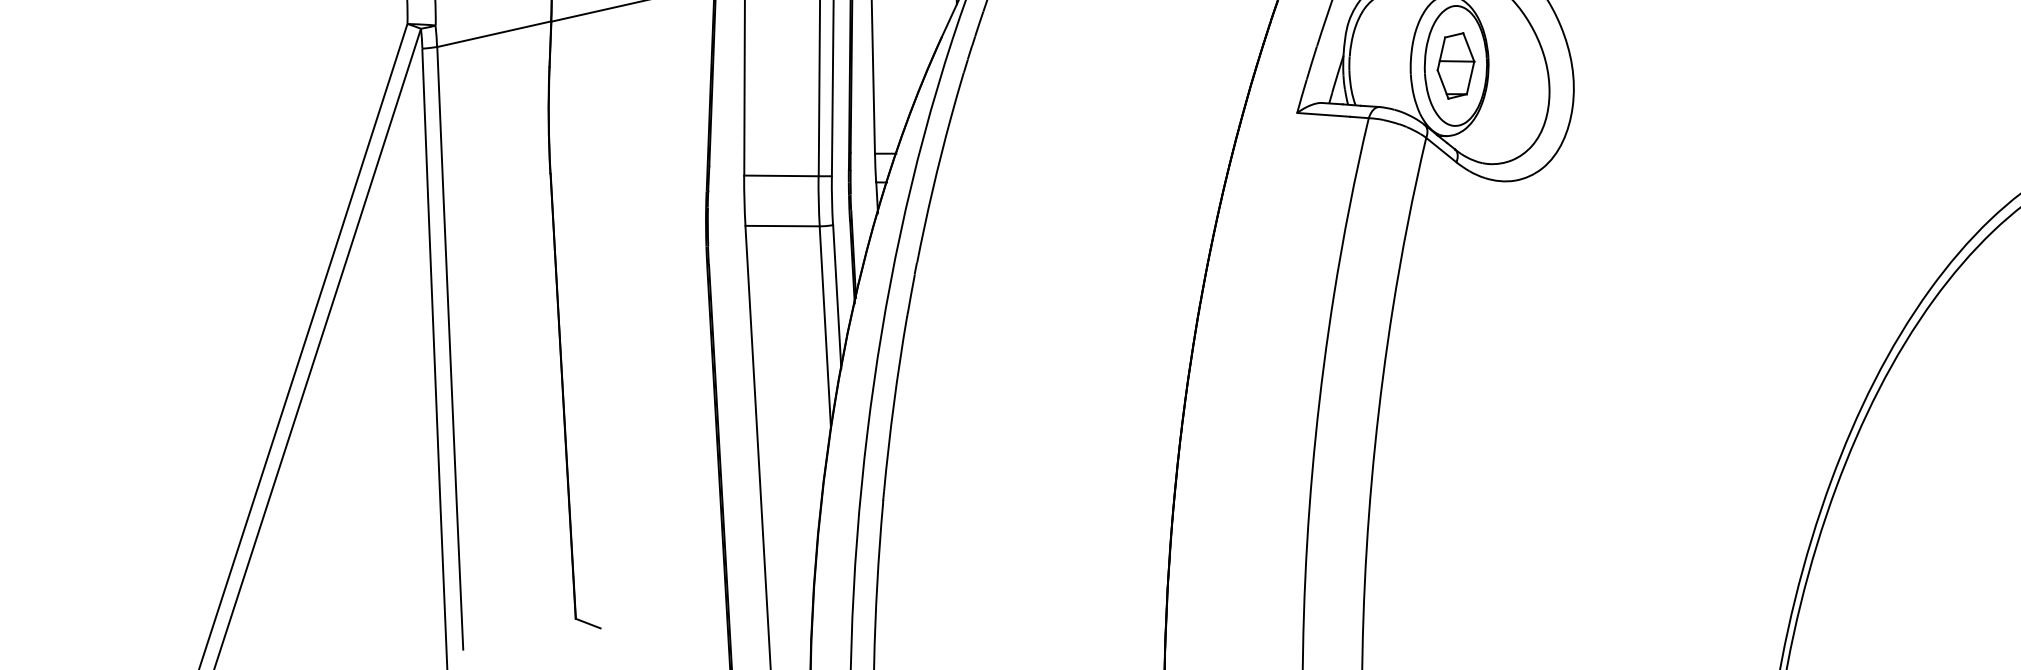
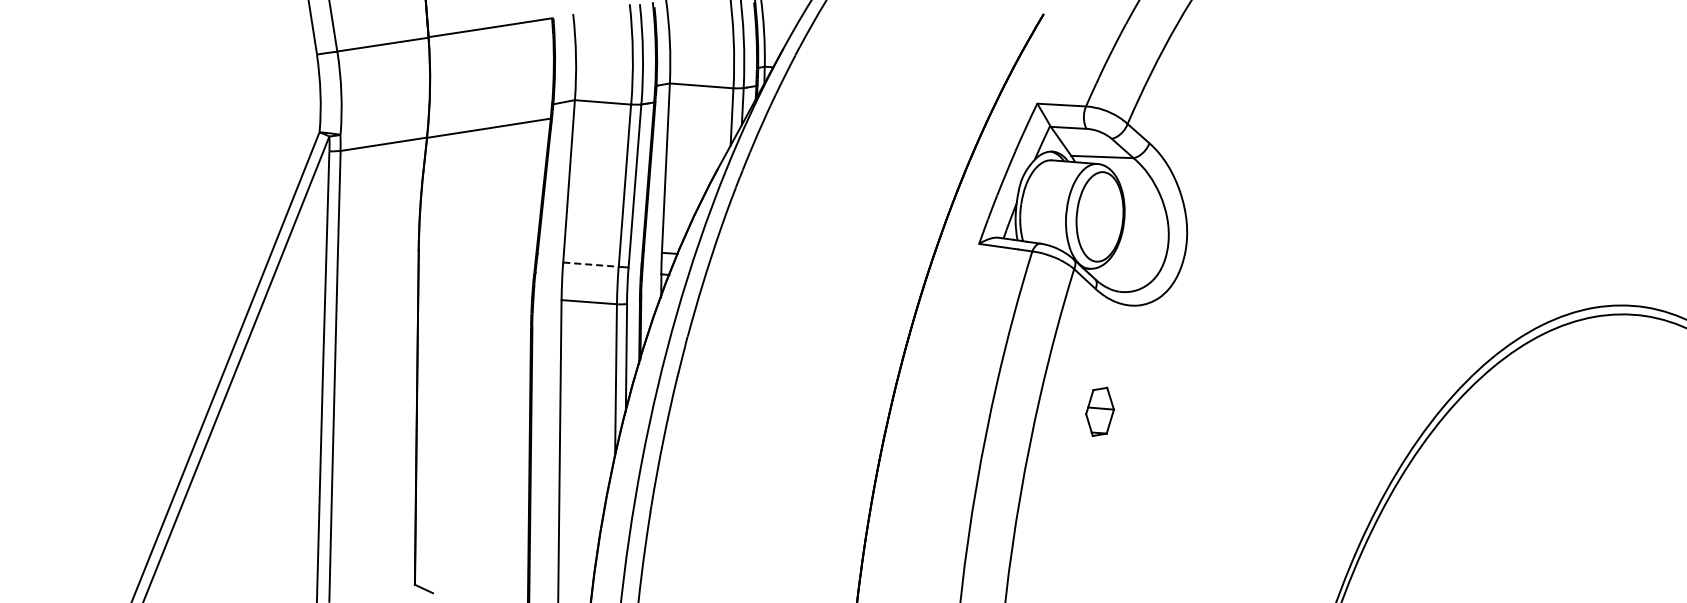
part: (1455, 65) -> (1099, 411), moved
line: (780, 175) -> (590, 264), solid -> dashed

